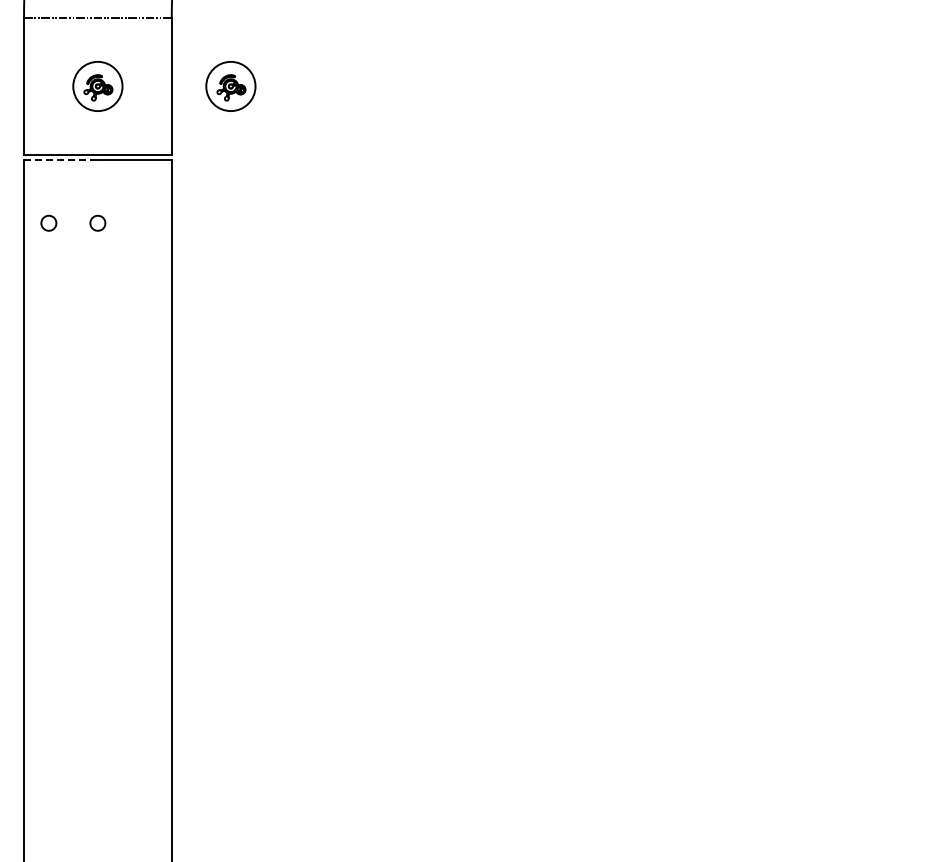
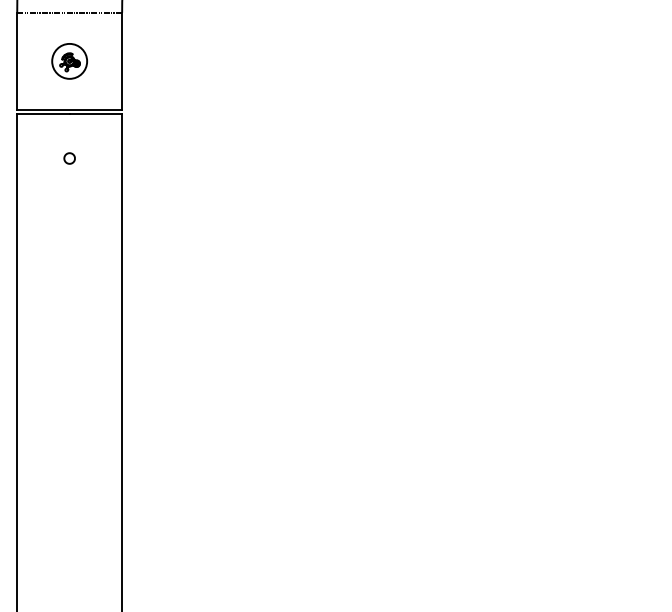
part: (230, 86) -> (163, 61), removed
line: (60, 160) -> (43, 113), dashed -> solid
part: (48, 222) -> (34, 157), removed

